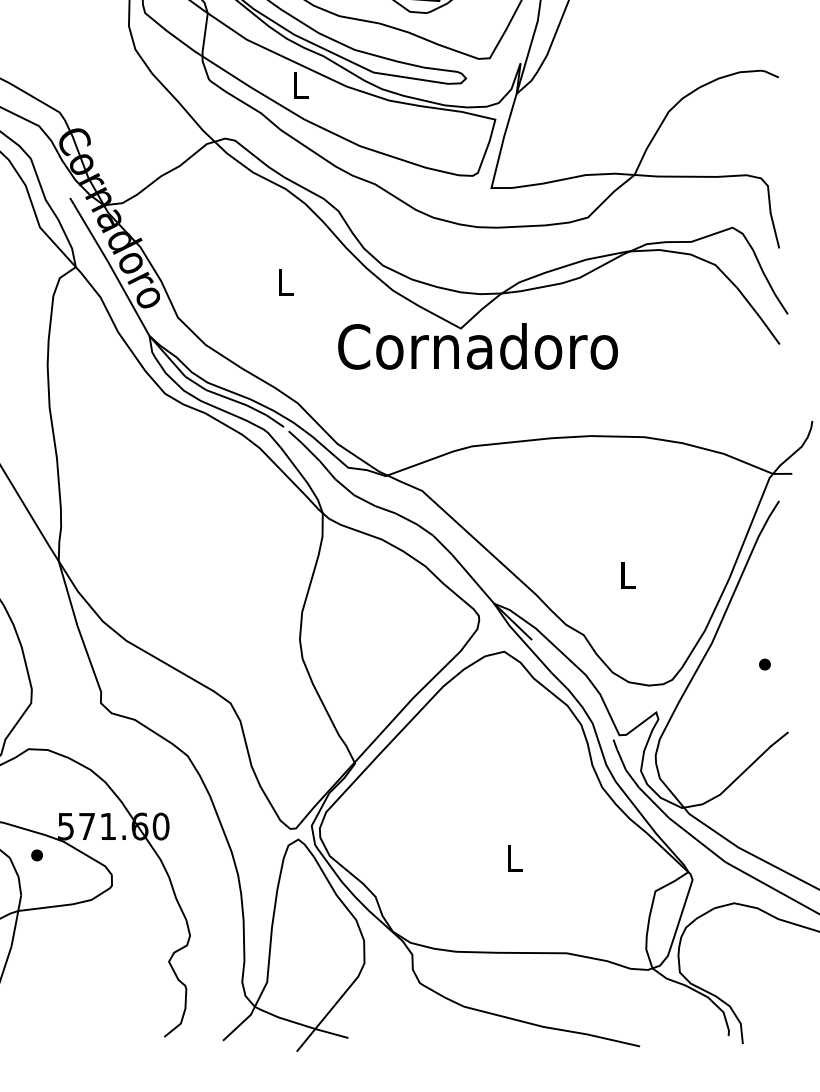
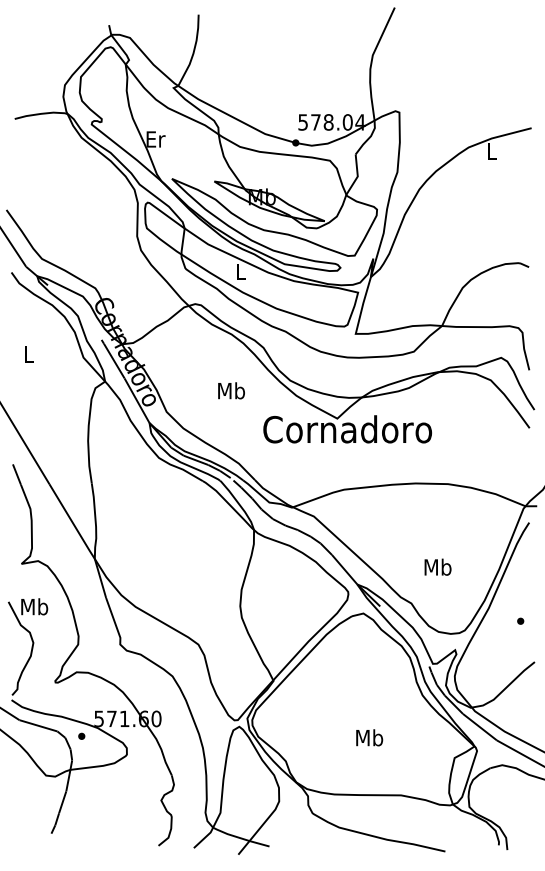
text: (285, 281) -> (231, 390), L -> Mb
text: (626, 573) -> (437, 566), L -> Mb
text: (514, 857) -> (369, 737), L -> Mb

